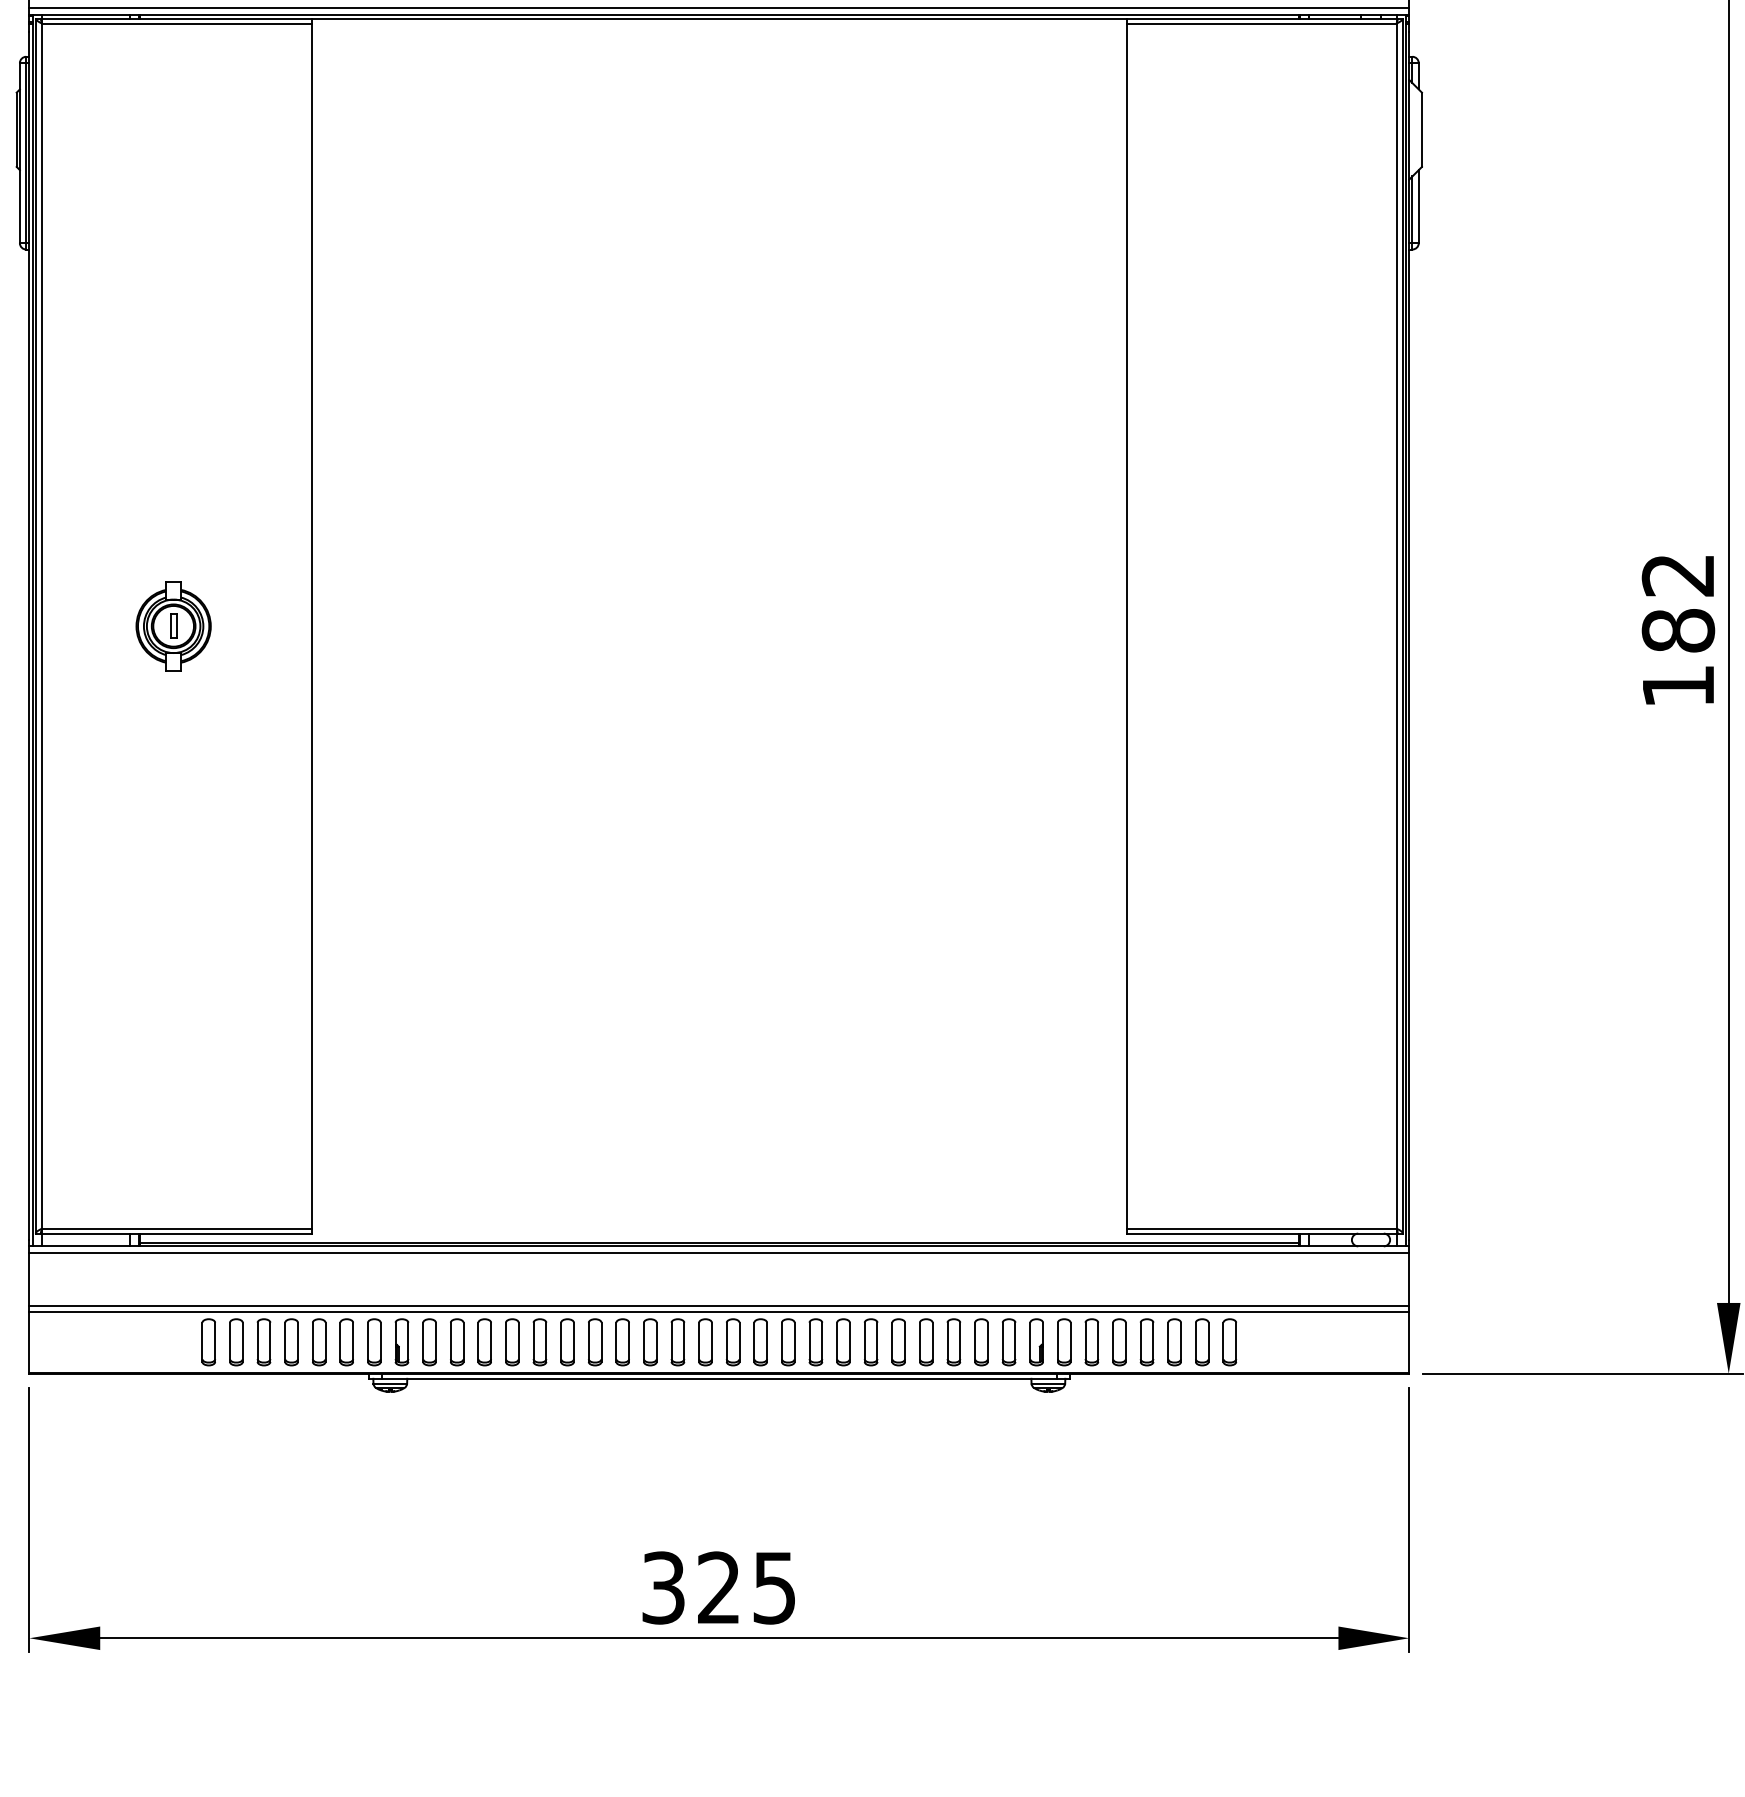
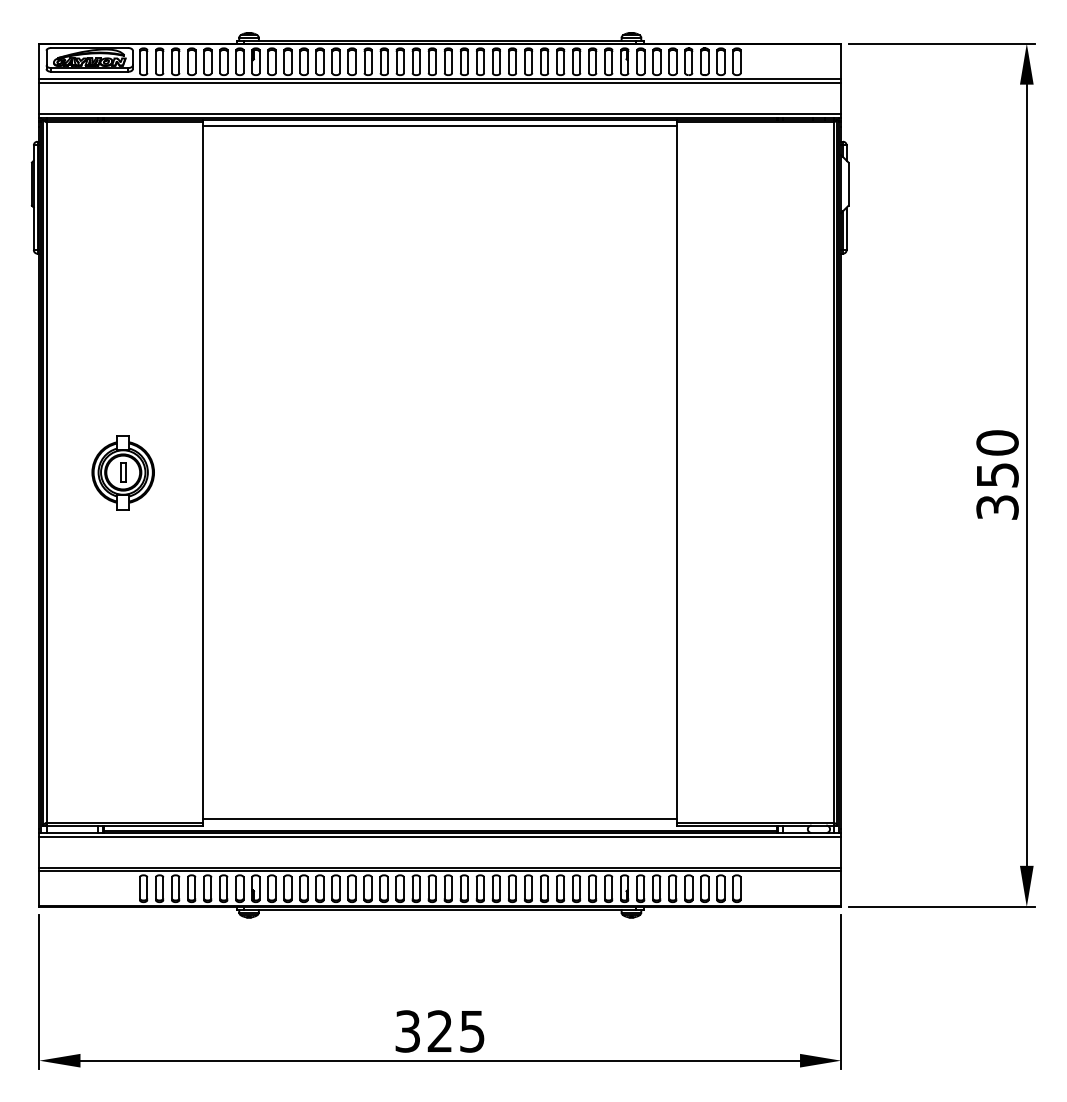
line: (719, 30) -> (440, 126), added
part: (172, 626) -> (122, 472), size x1.43
text: (1678, 629) -> (997, 474), 182 -> 350
line: (719, 1221) -> (440, 818), added

